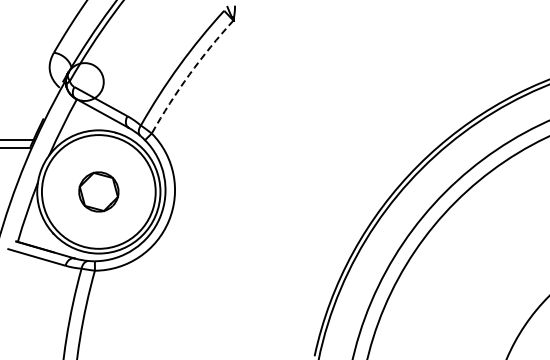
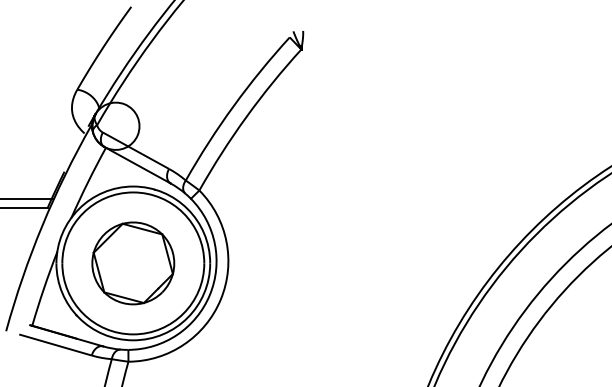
arc: (189, 74) -> (246, 116), dashed -> solid
part: (98, 191) -> (132, 262), size x1.67

